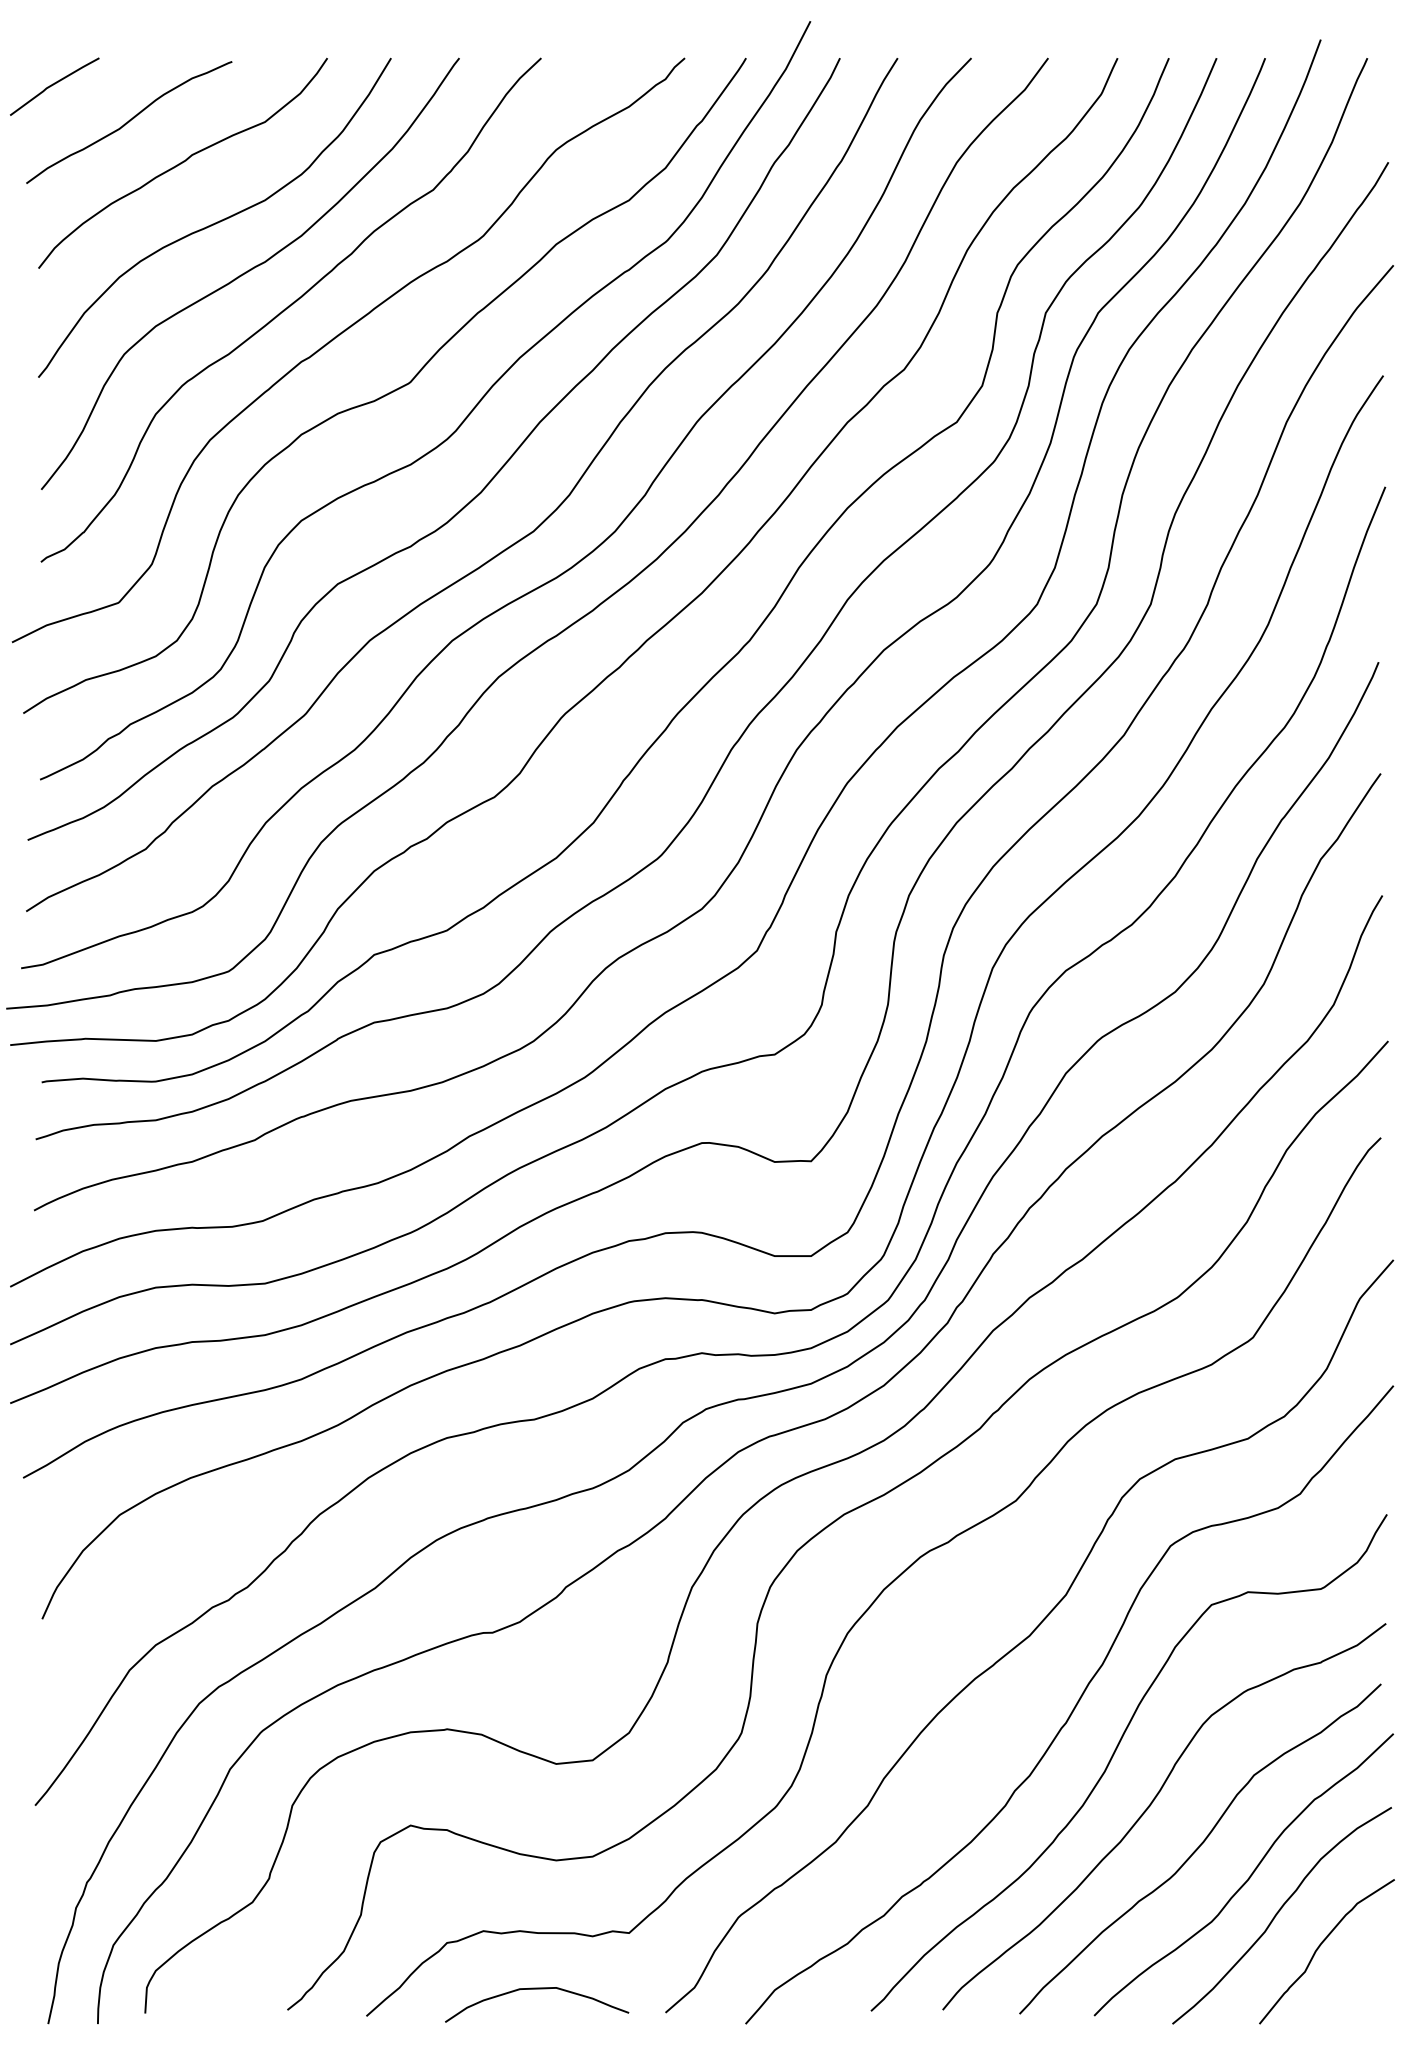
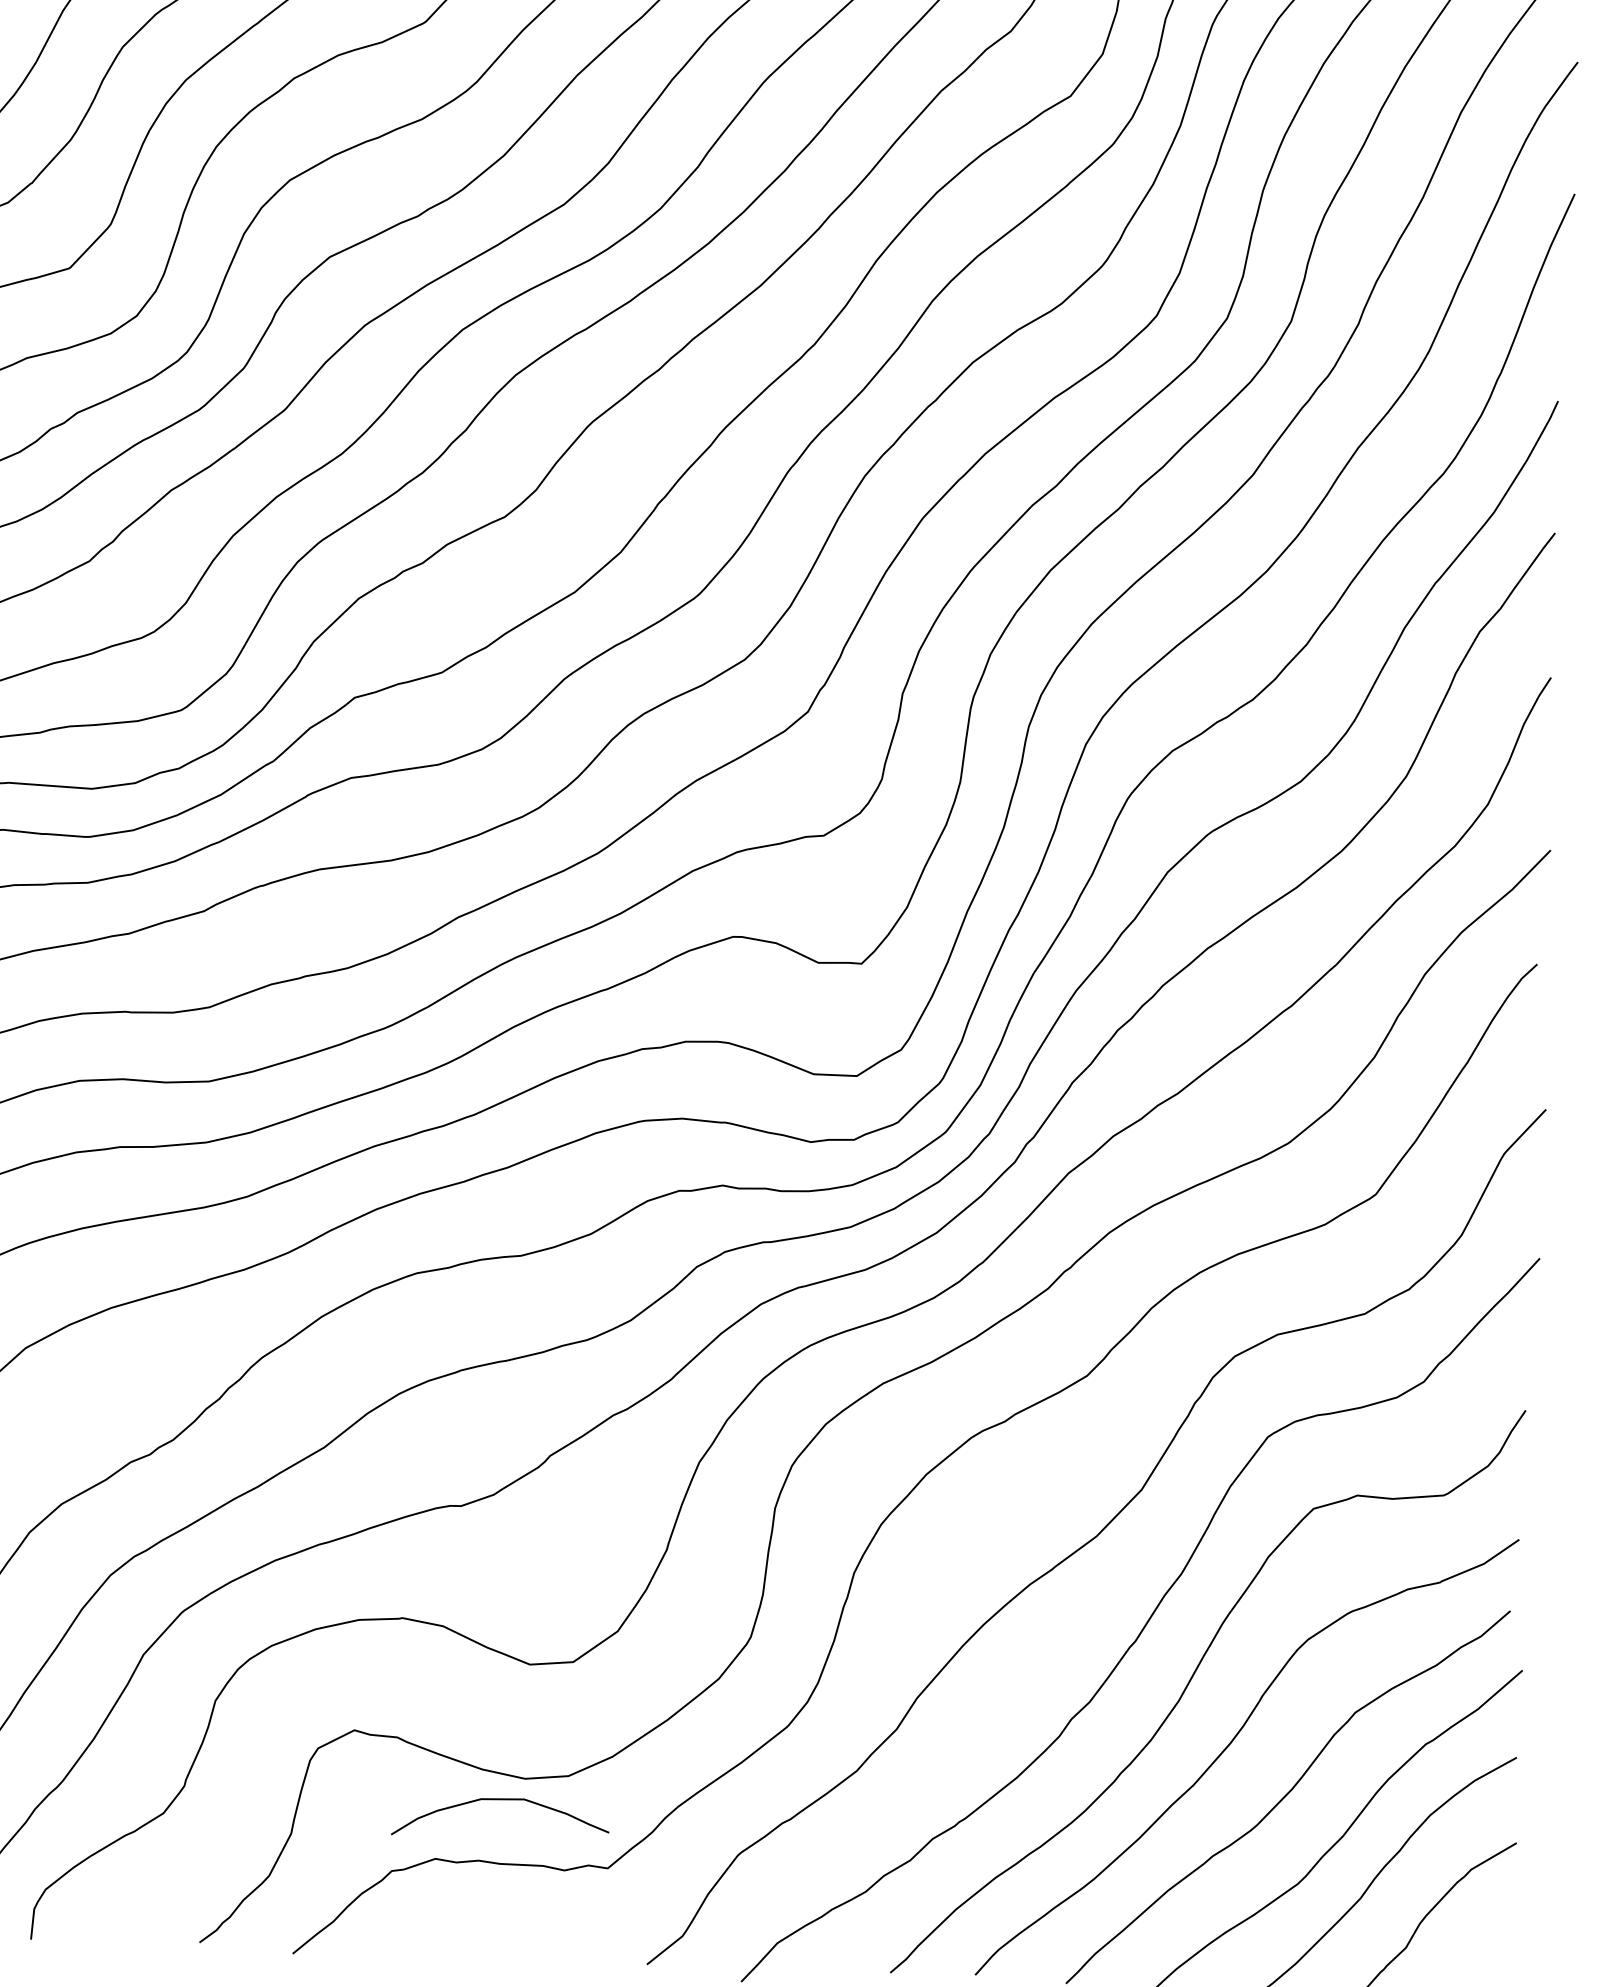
curve: (537, 1989) -> (501, 1800), moved

